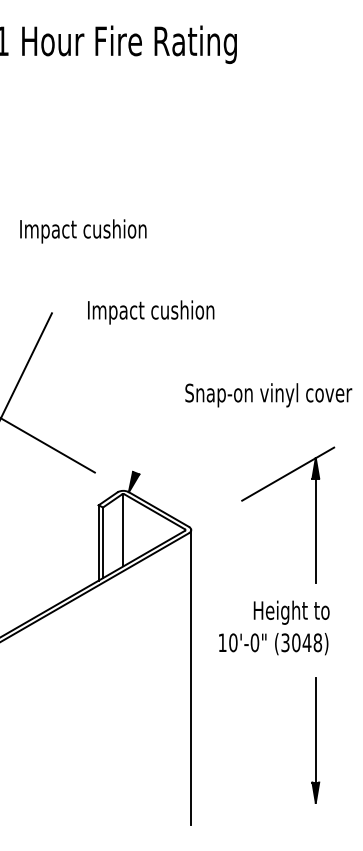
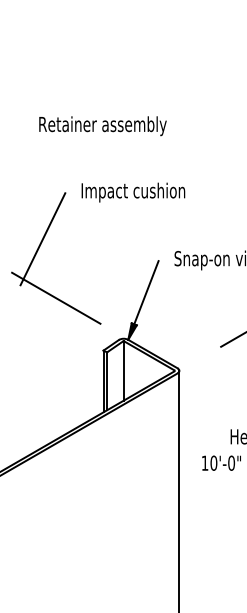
text: (98, 231) -> (103, 126), Impact cushion -> Retainer assembly
text: (151, 312) -> (133, 192), moved
line: (150, 434) -> (145, 292), added

